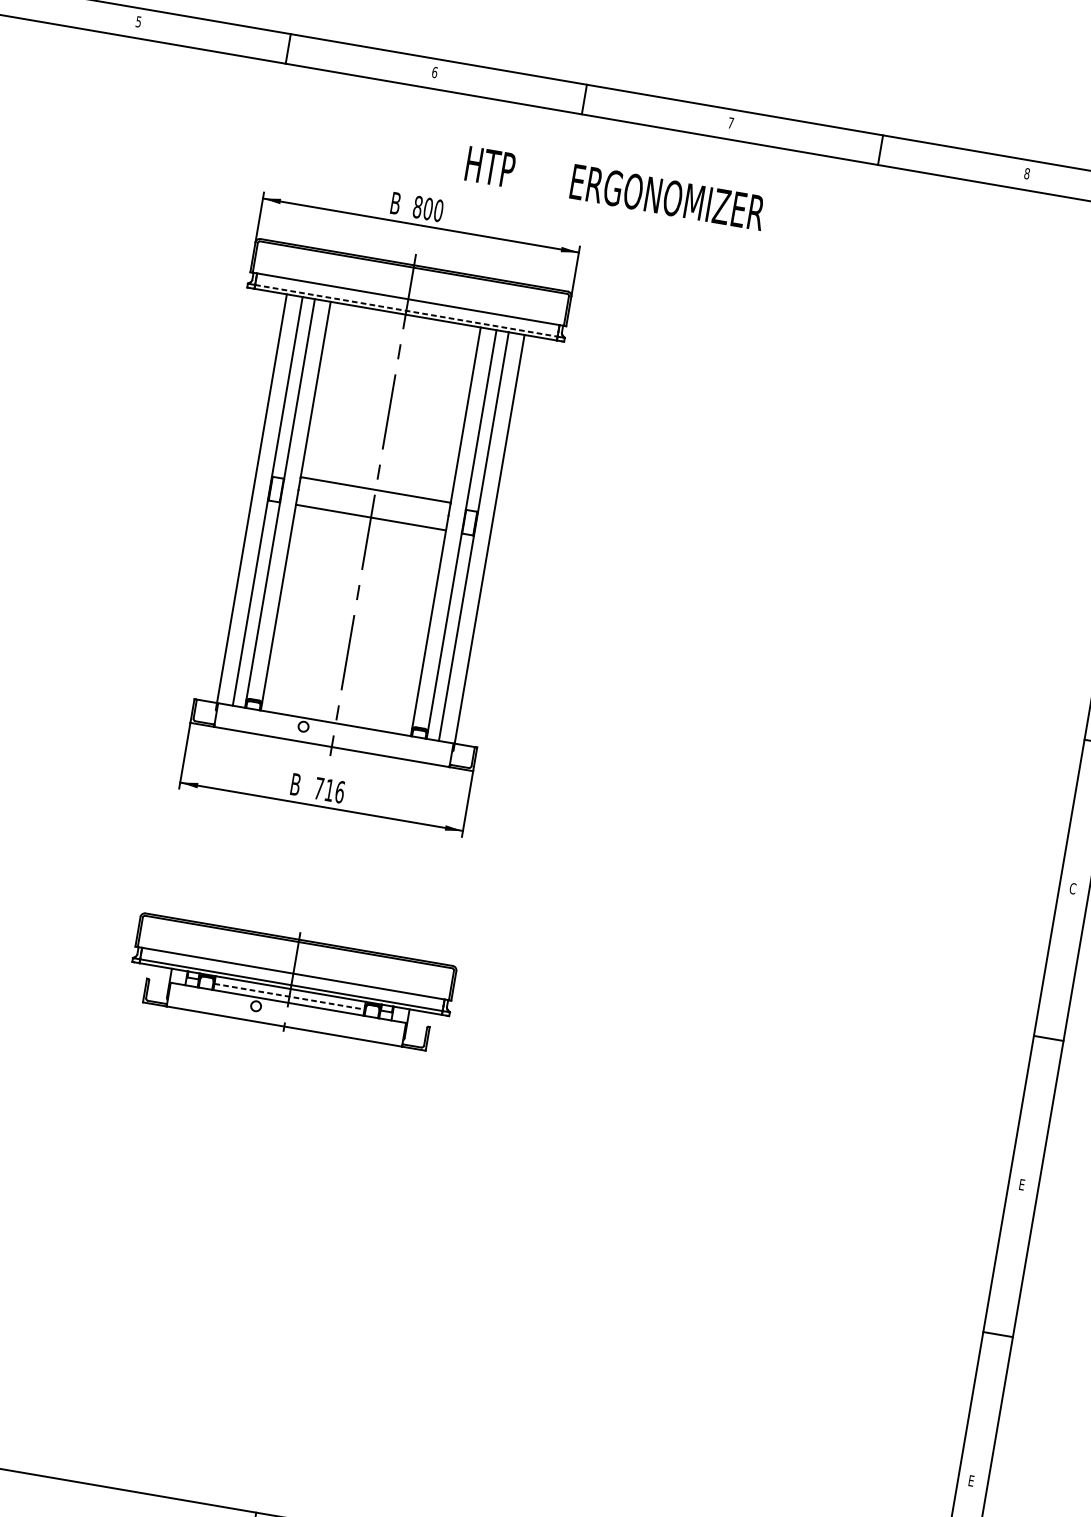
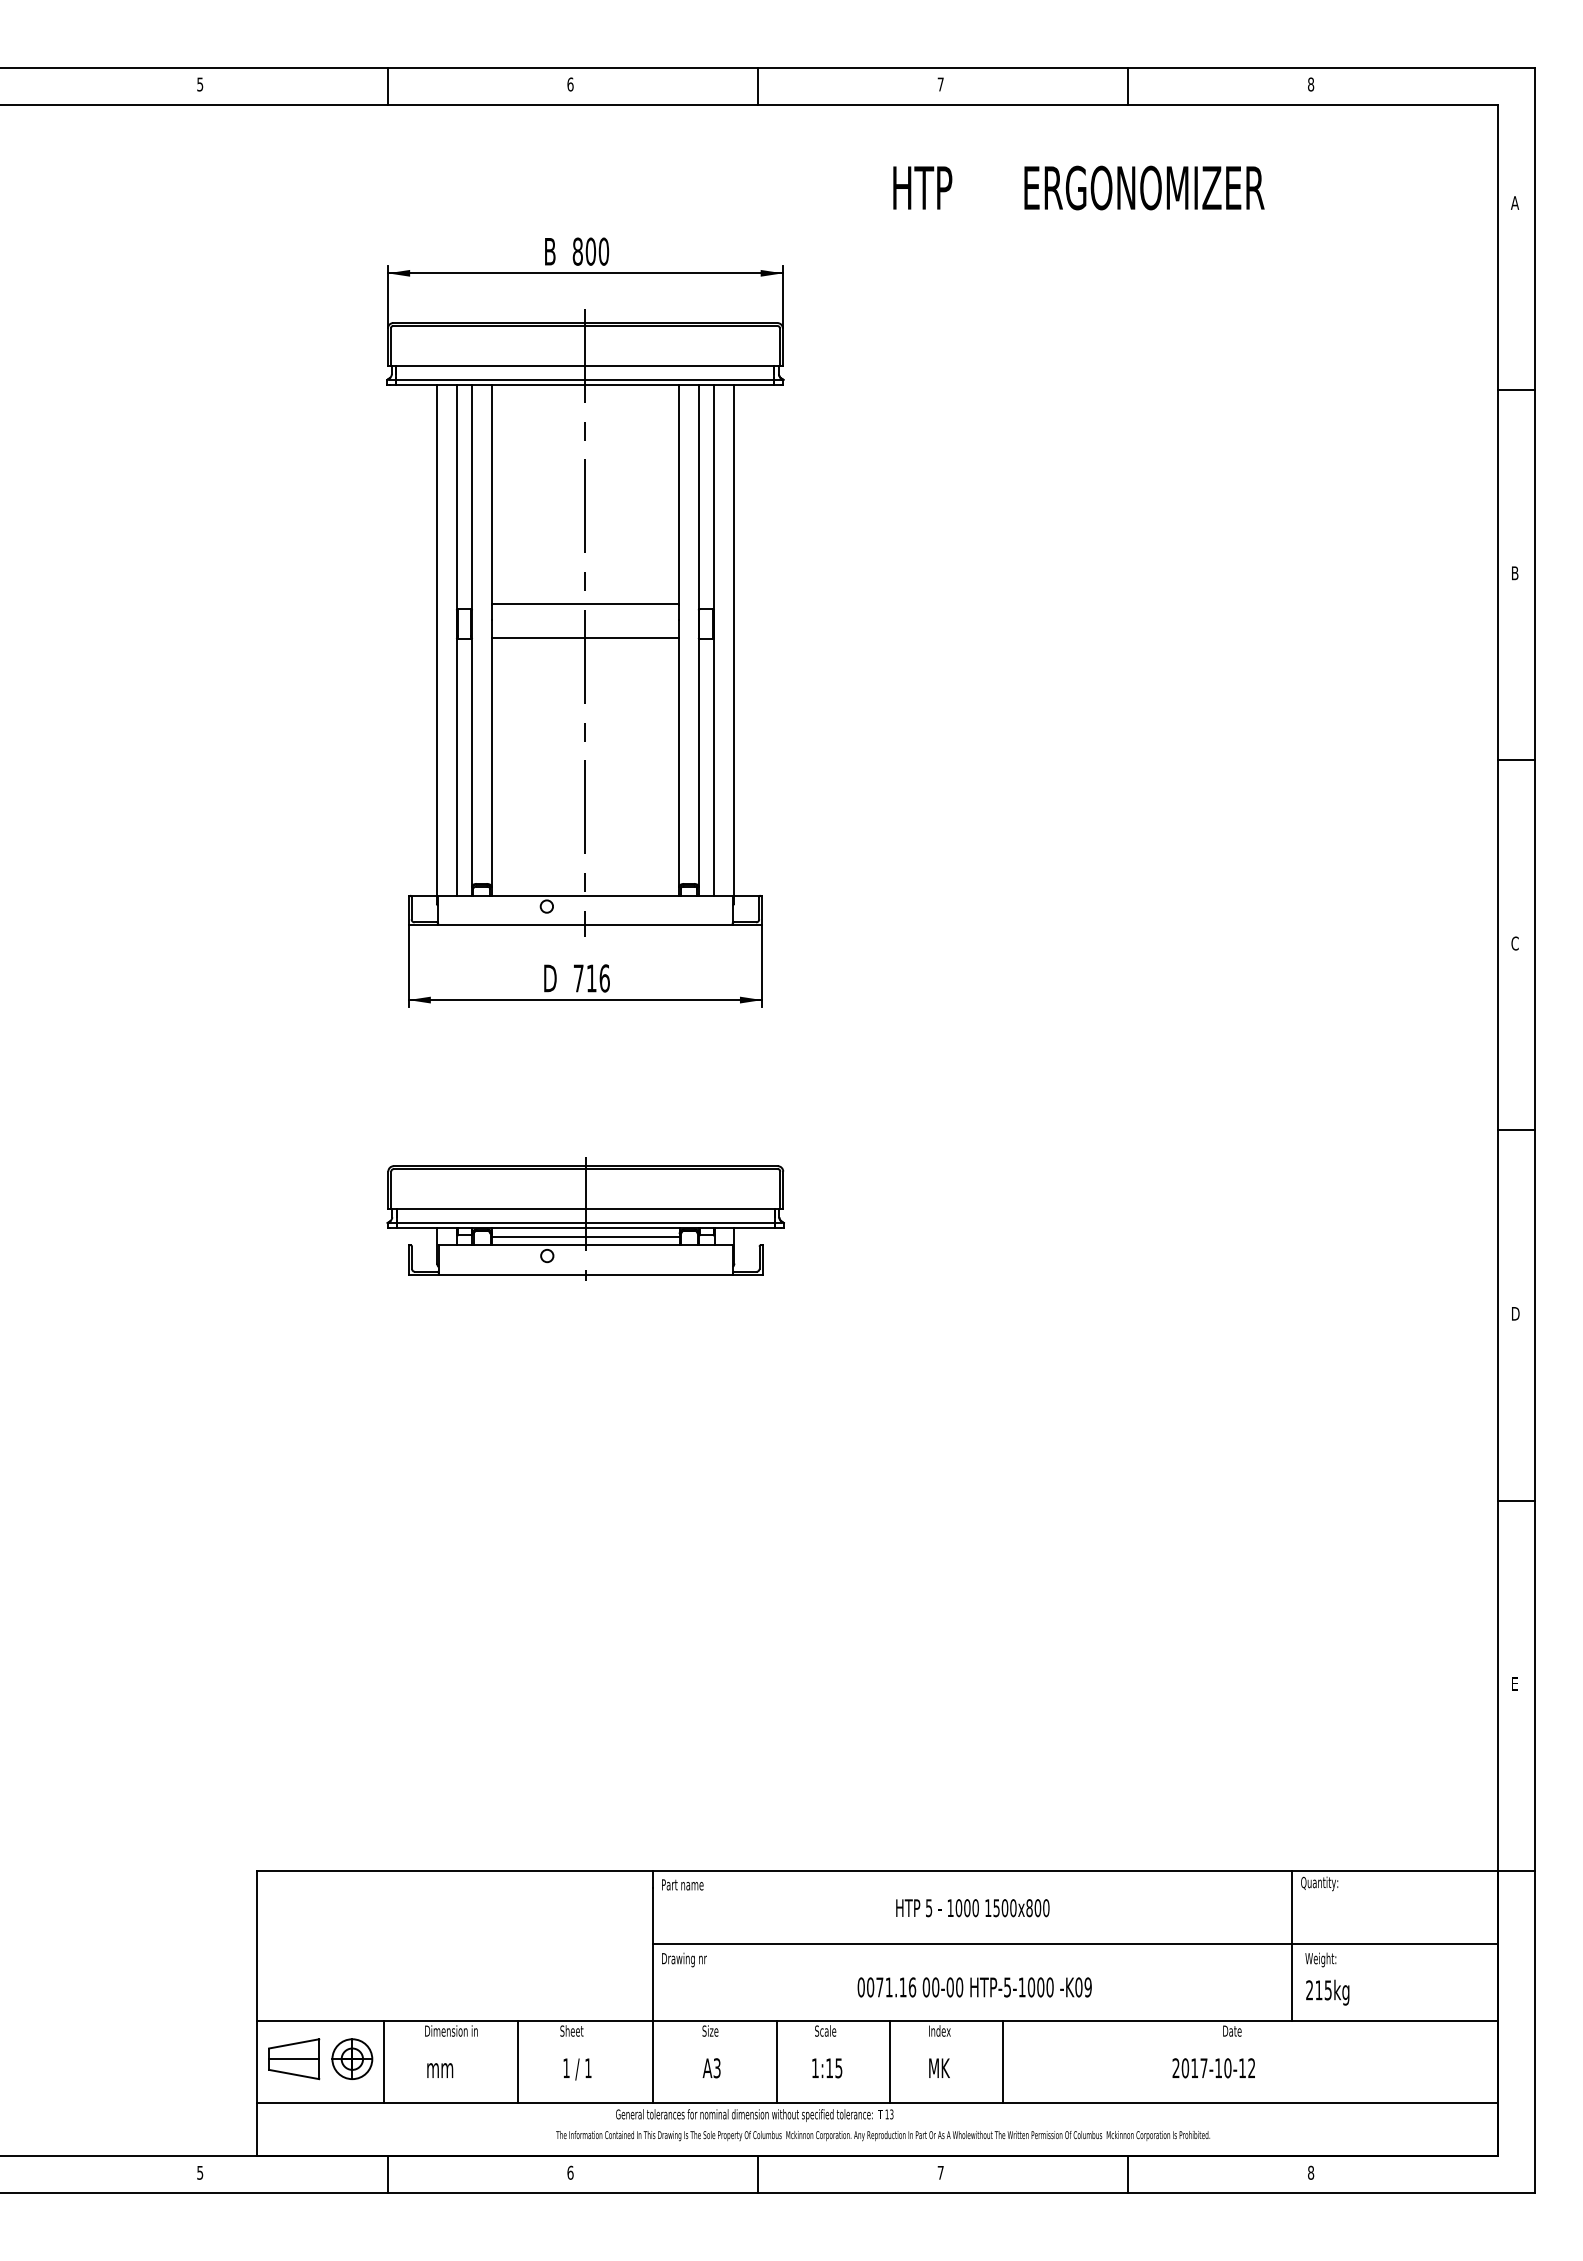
text: (615, 188) -> (1078, 187), moved
line: (406, 310) -> (585, 379), dashed -> solid
text: (297, 784) -> (551, 978), B -> D
line: (289, 996) -> (585, 1237), dashed -> solid
text: (1022, 1184) -> (1515, 1313), E -> D

